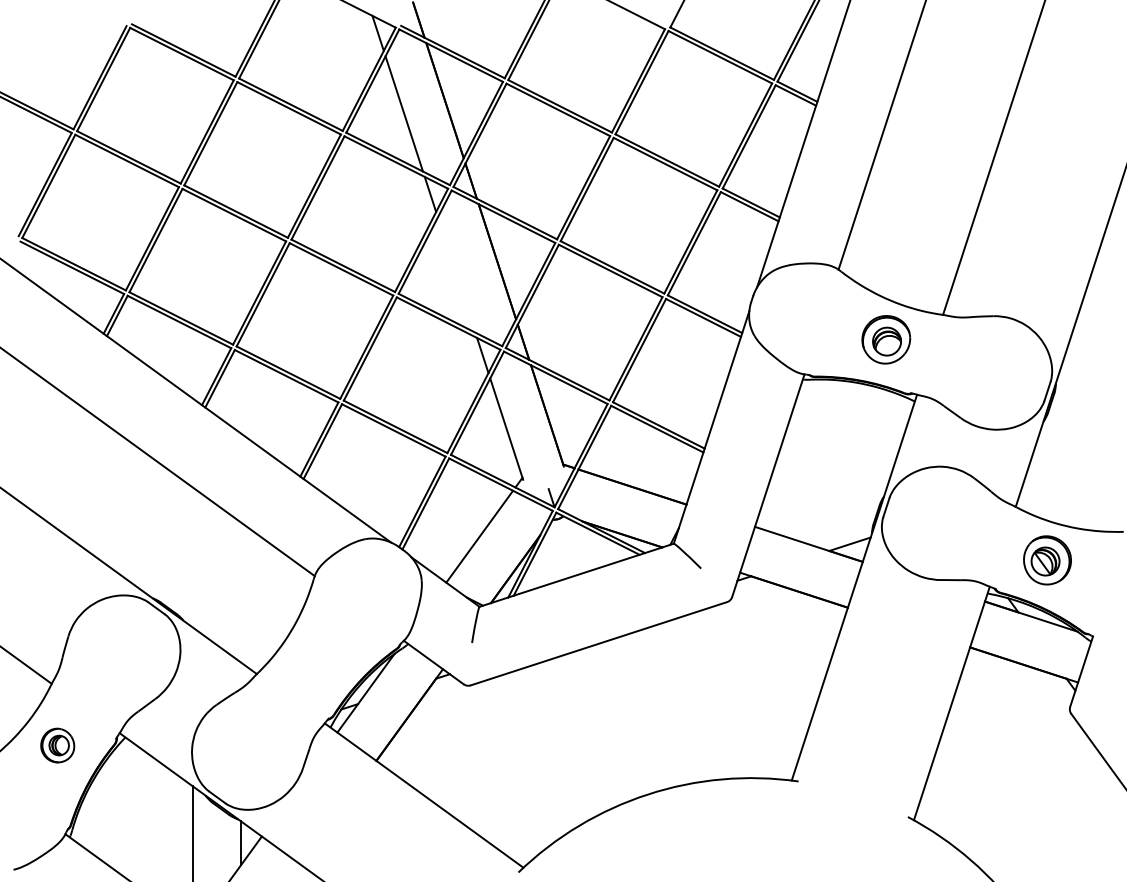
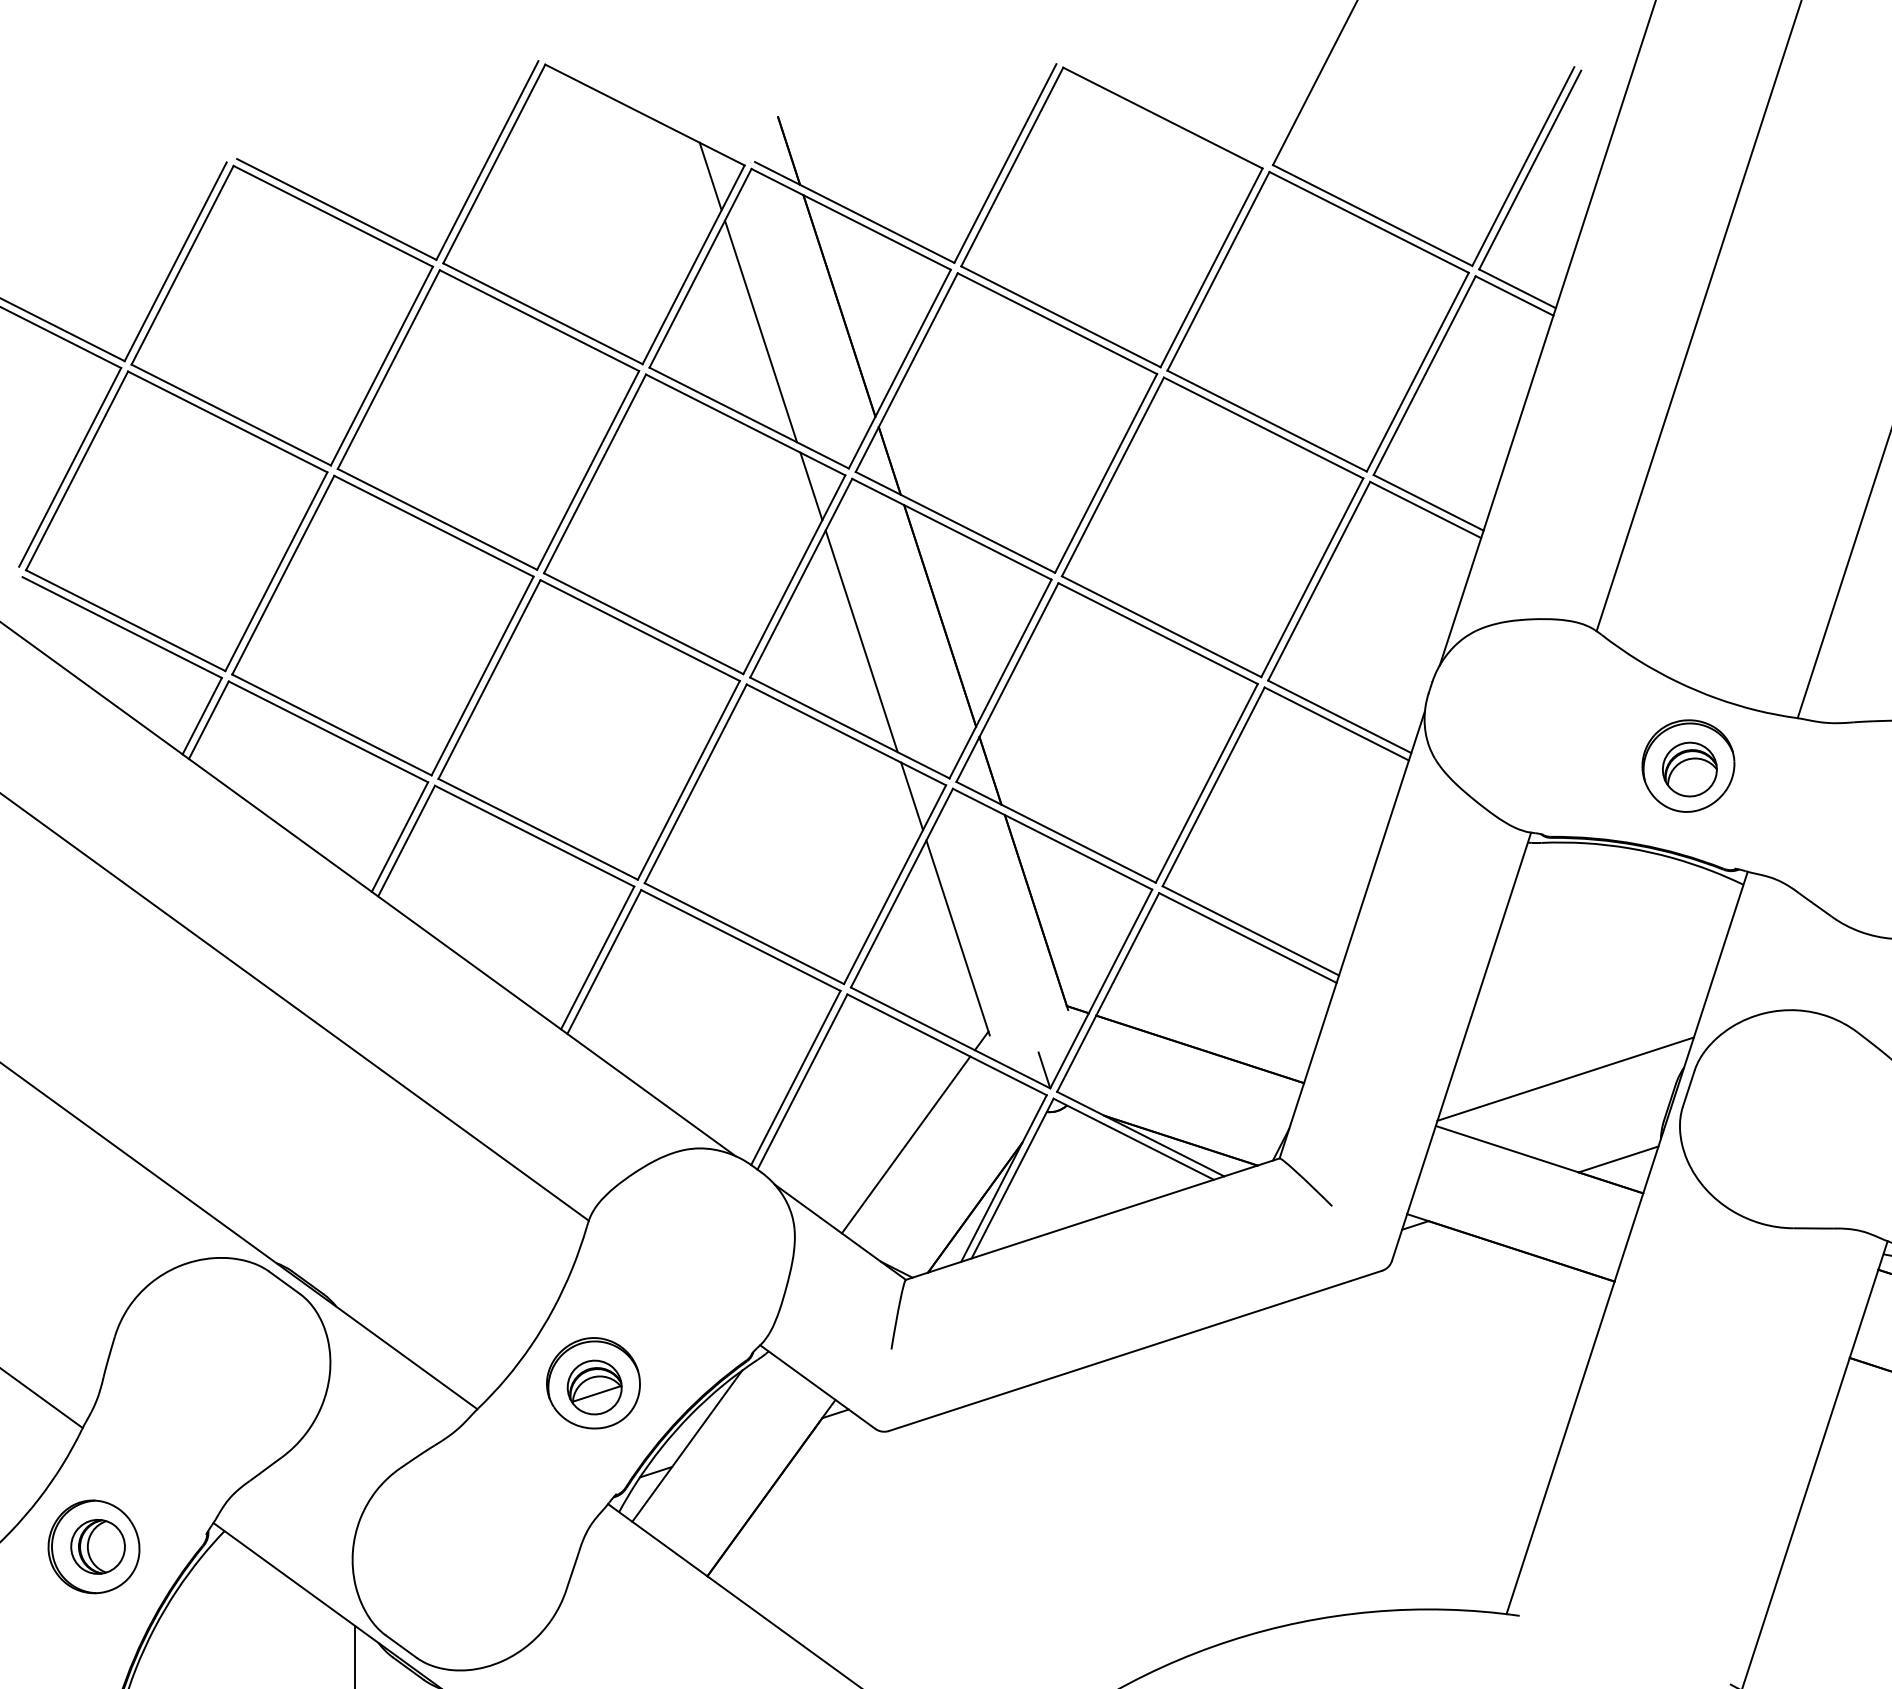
line: (456, 274) -> (861, 640), added
line: (822, 502) -> (1565, 1079), added
part: (317, 660) -> (594, 1383), added
part: (57, 745) -> (93, 1546), size x1.43

